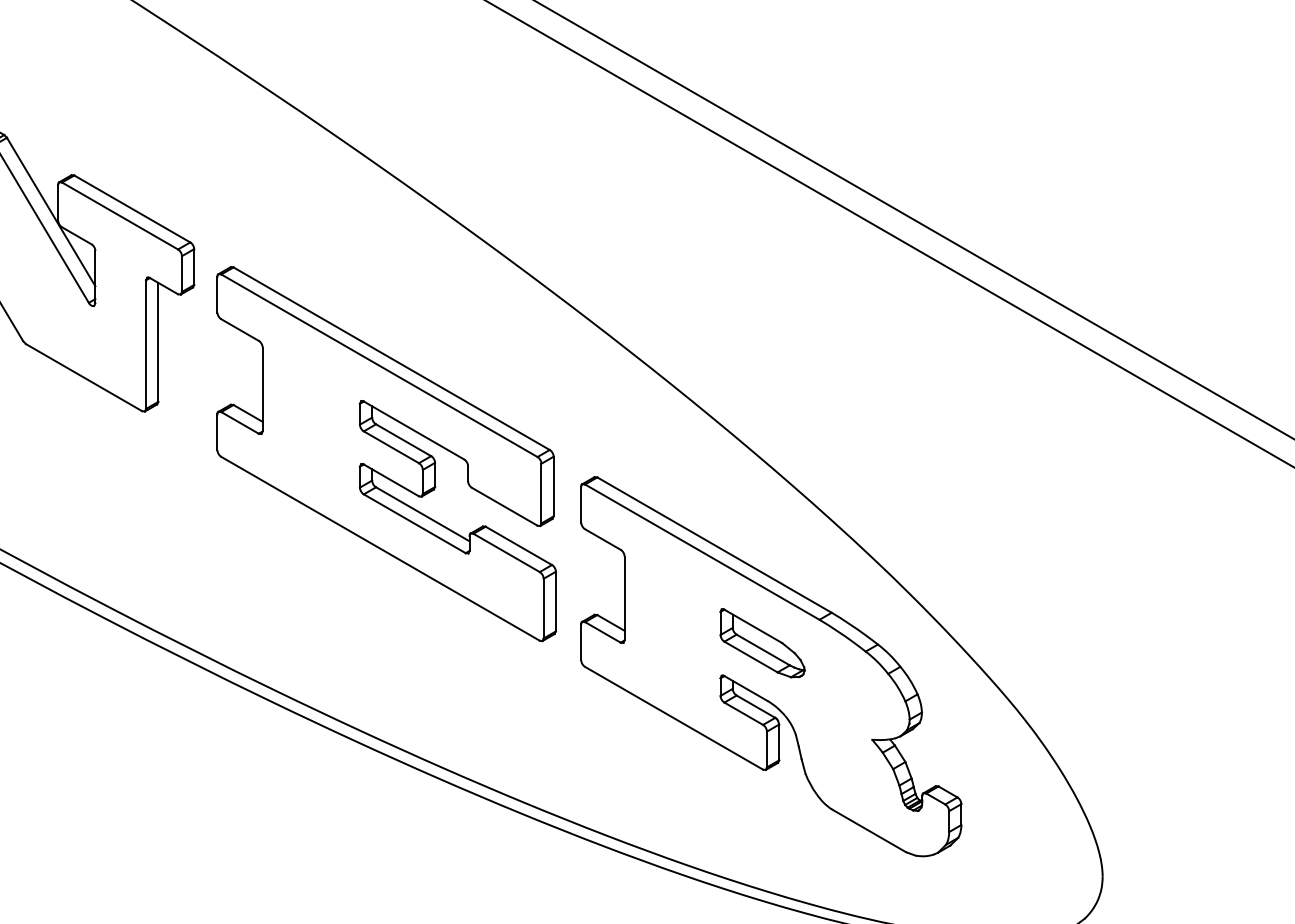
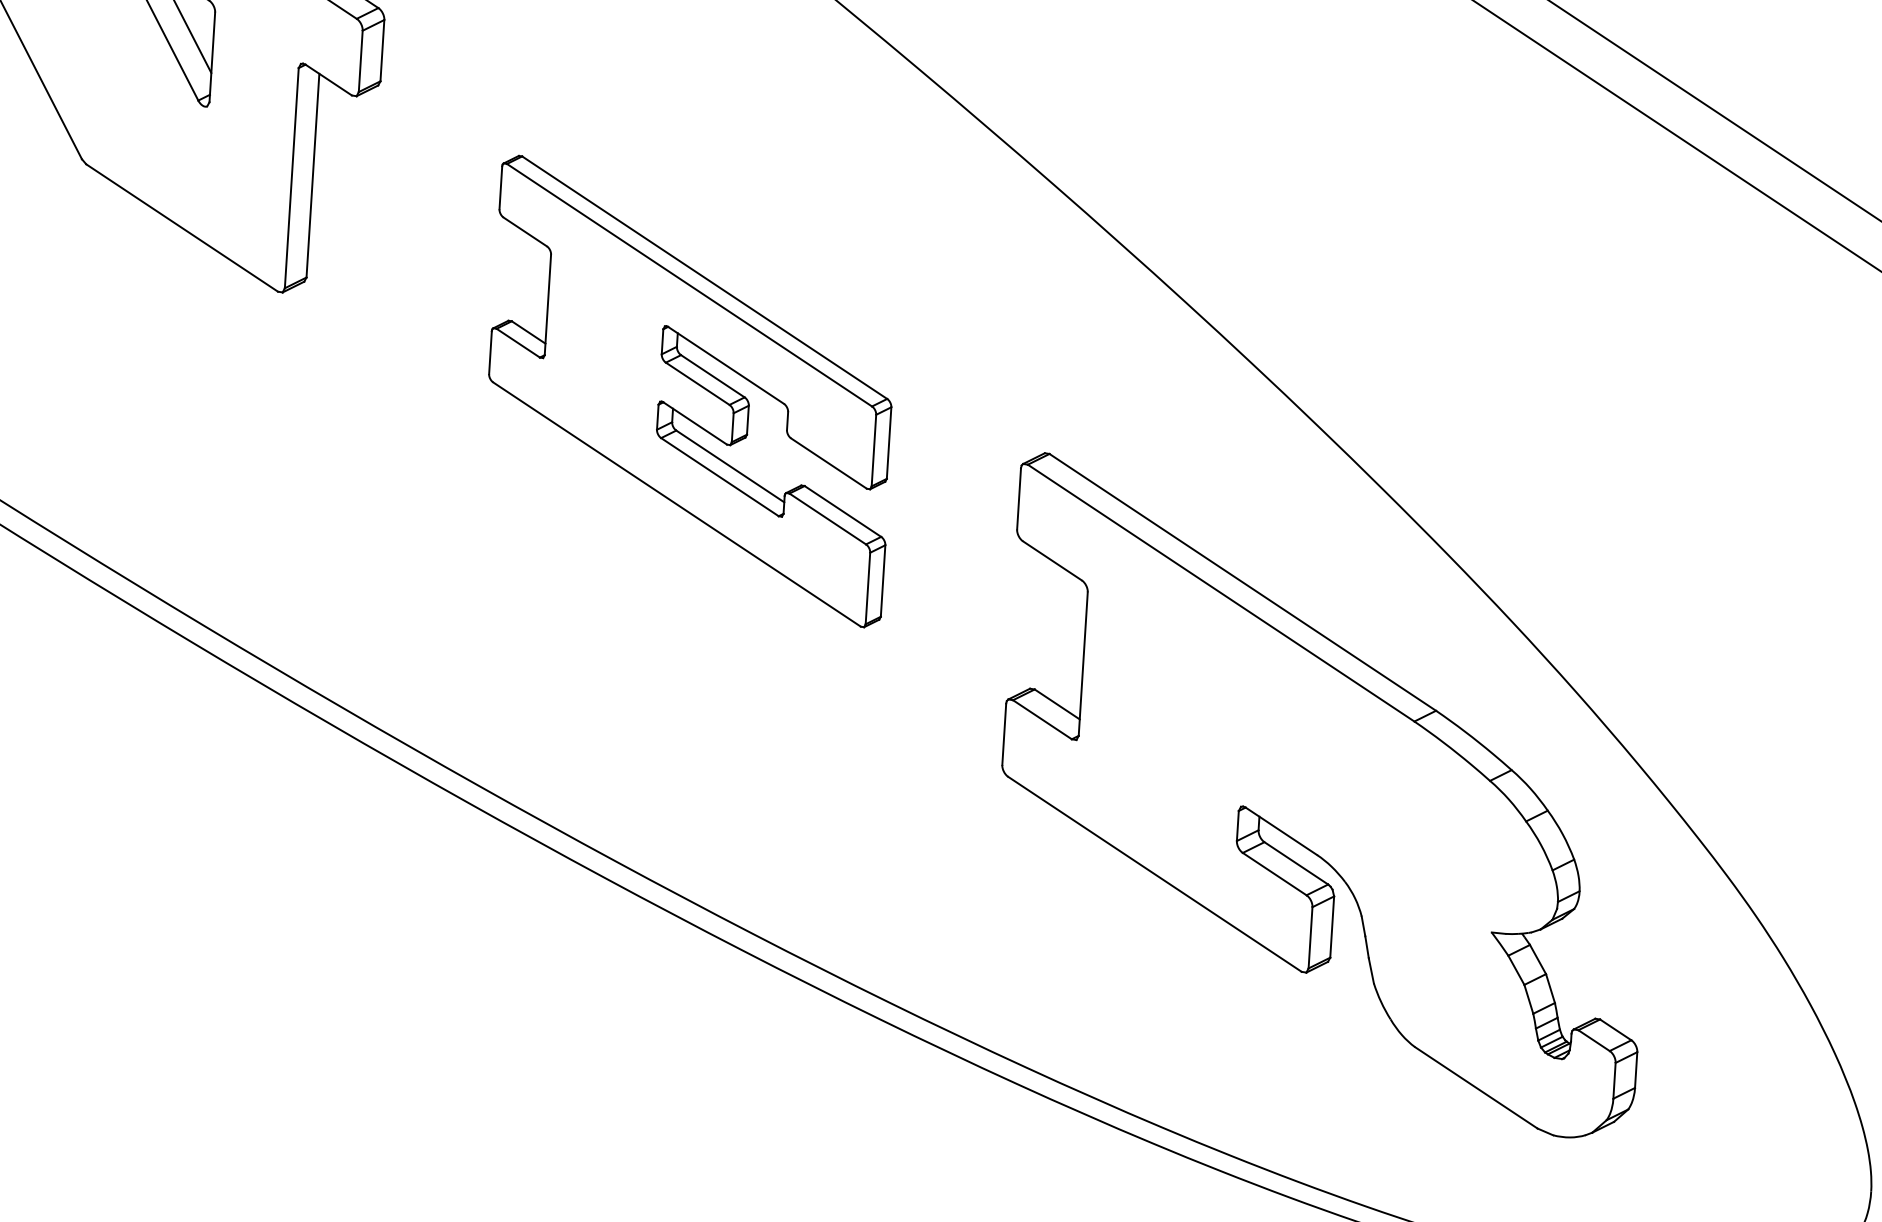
part: (386, 454) -> (691, 392), size x0.7
part: (762, 643) -> (1314, 755), removed

